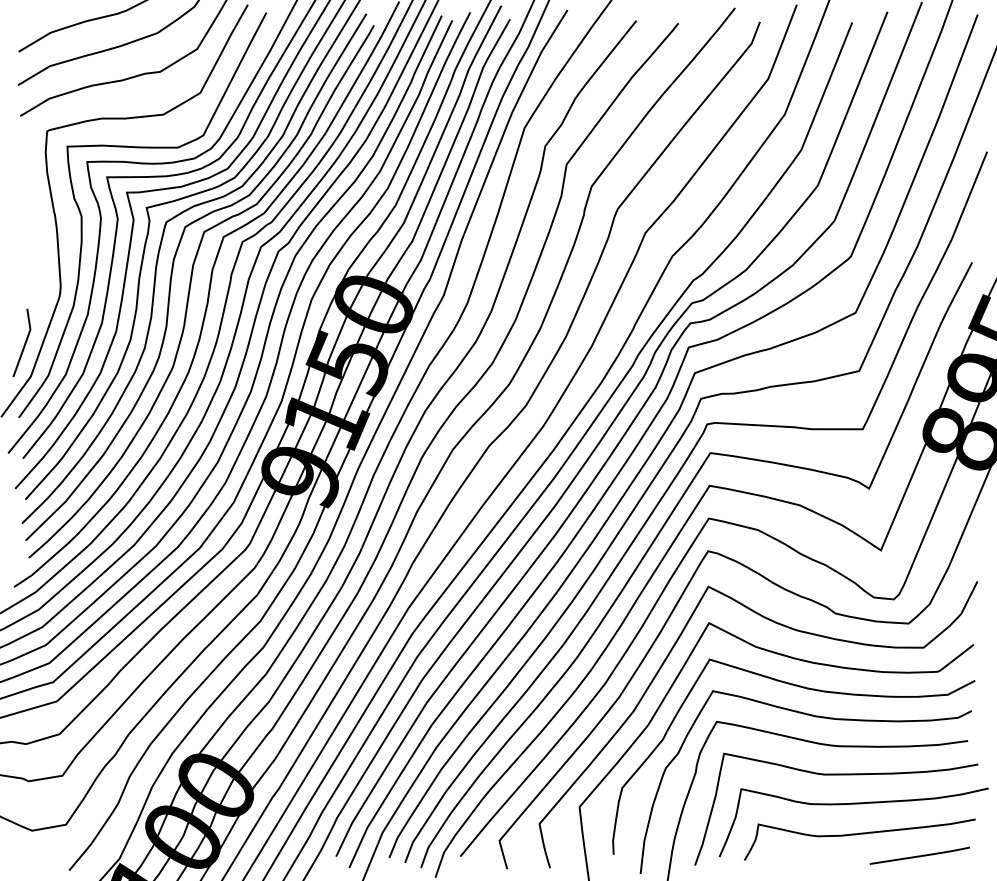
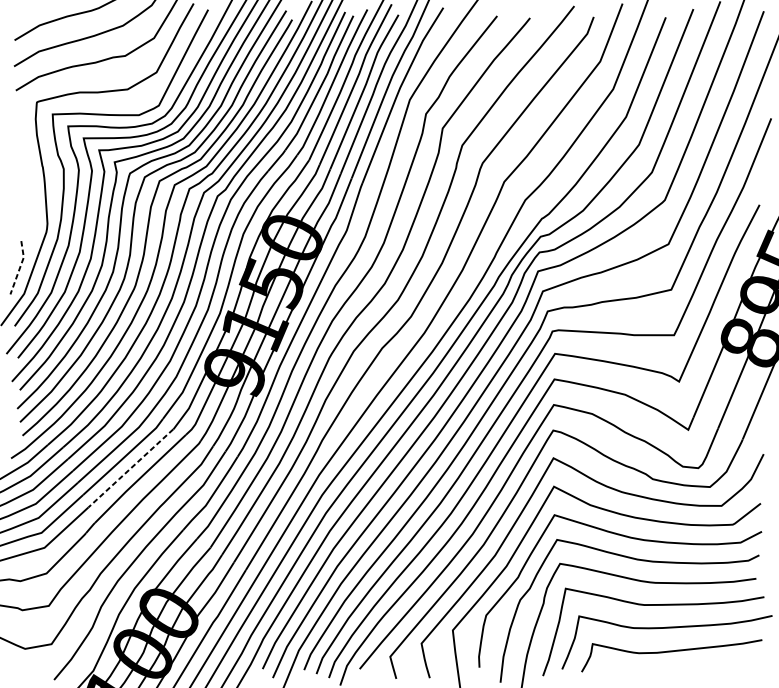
line: (25, 342) -> (19, 267), solid -> dashed
line: (167, 600) -> (130, 469), solid -> dashed
line: (919, 855) -> (718, 668), removed

